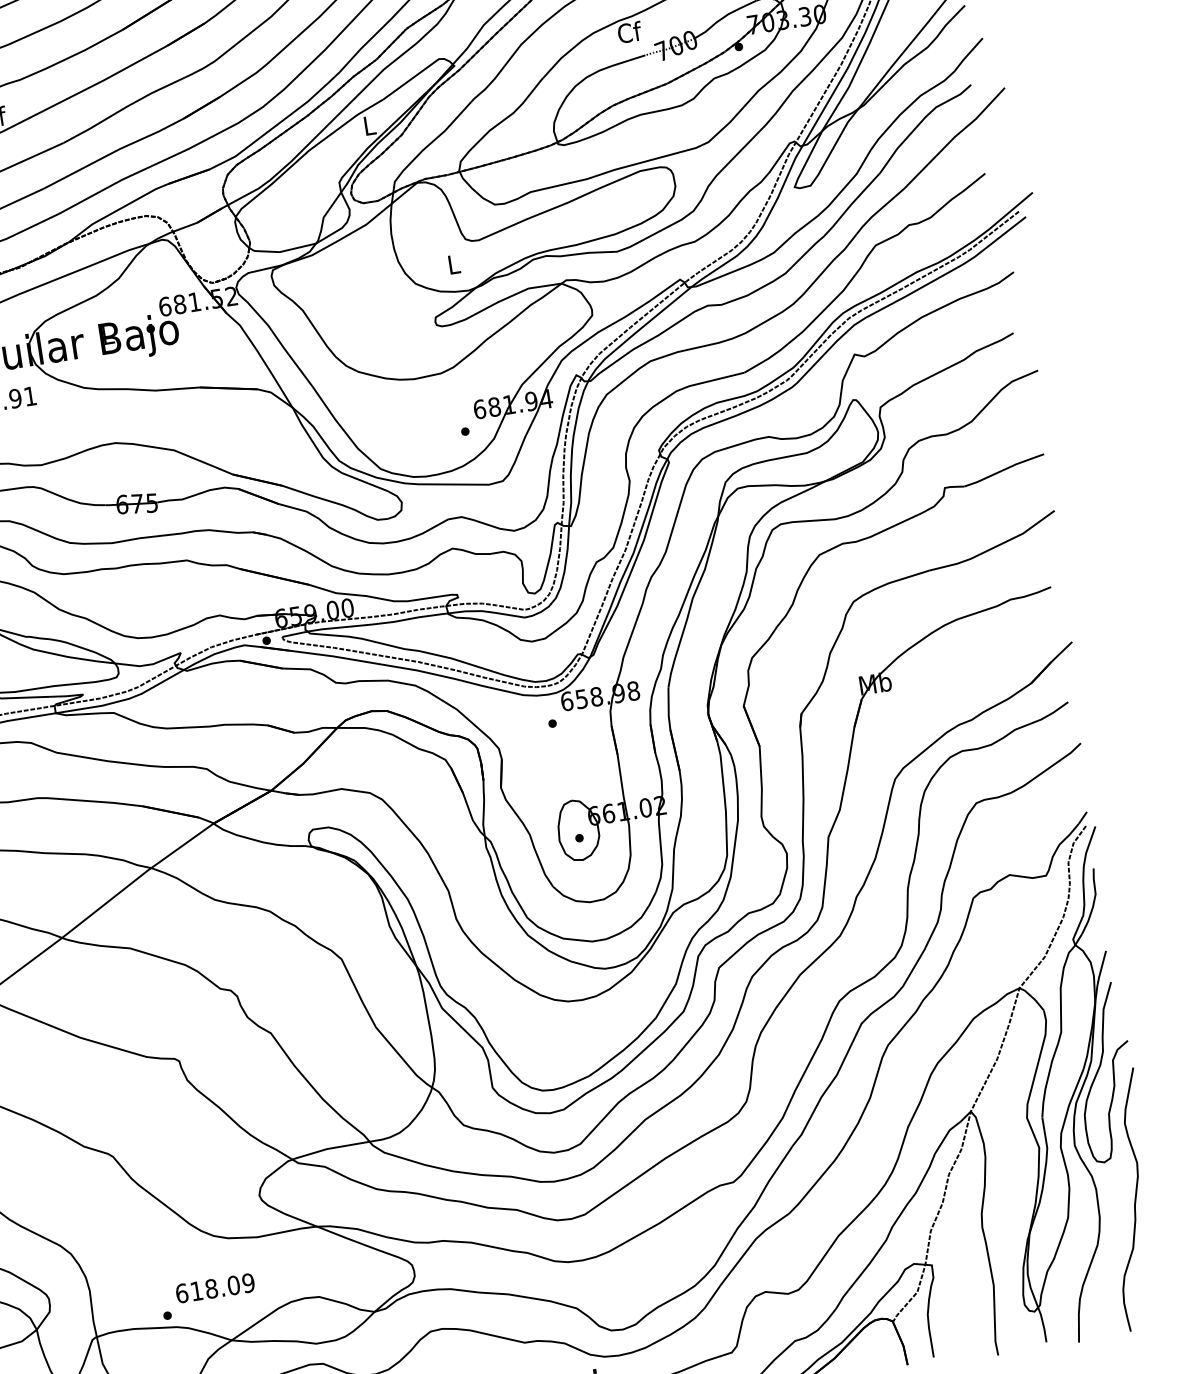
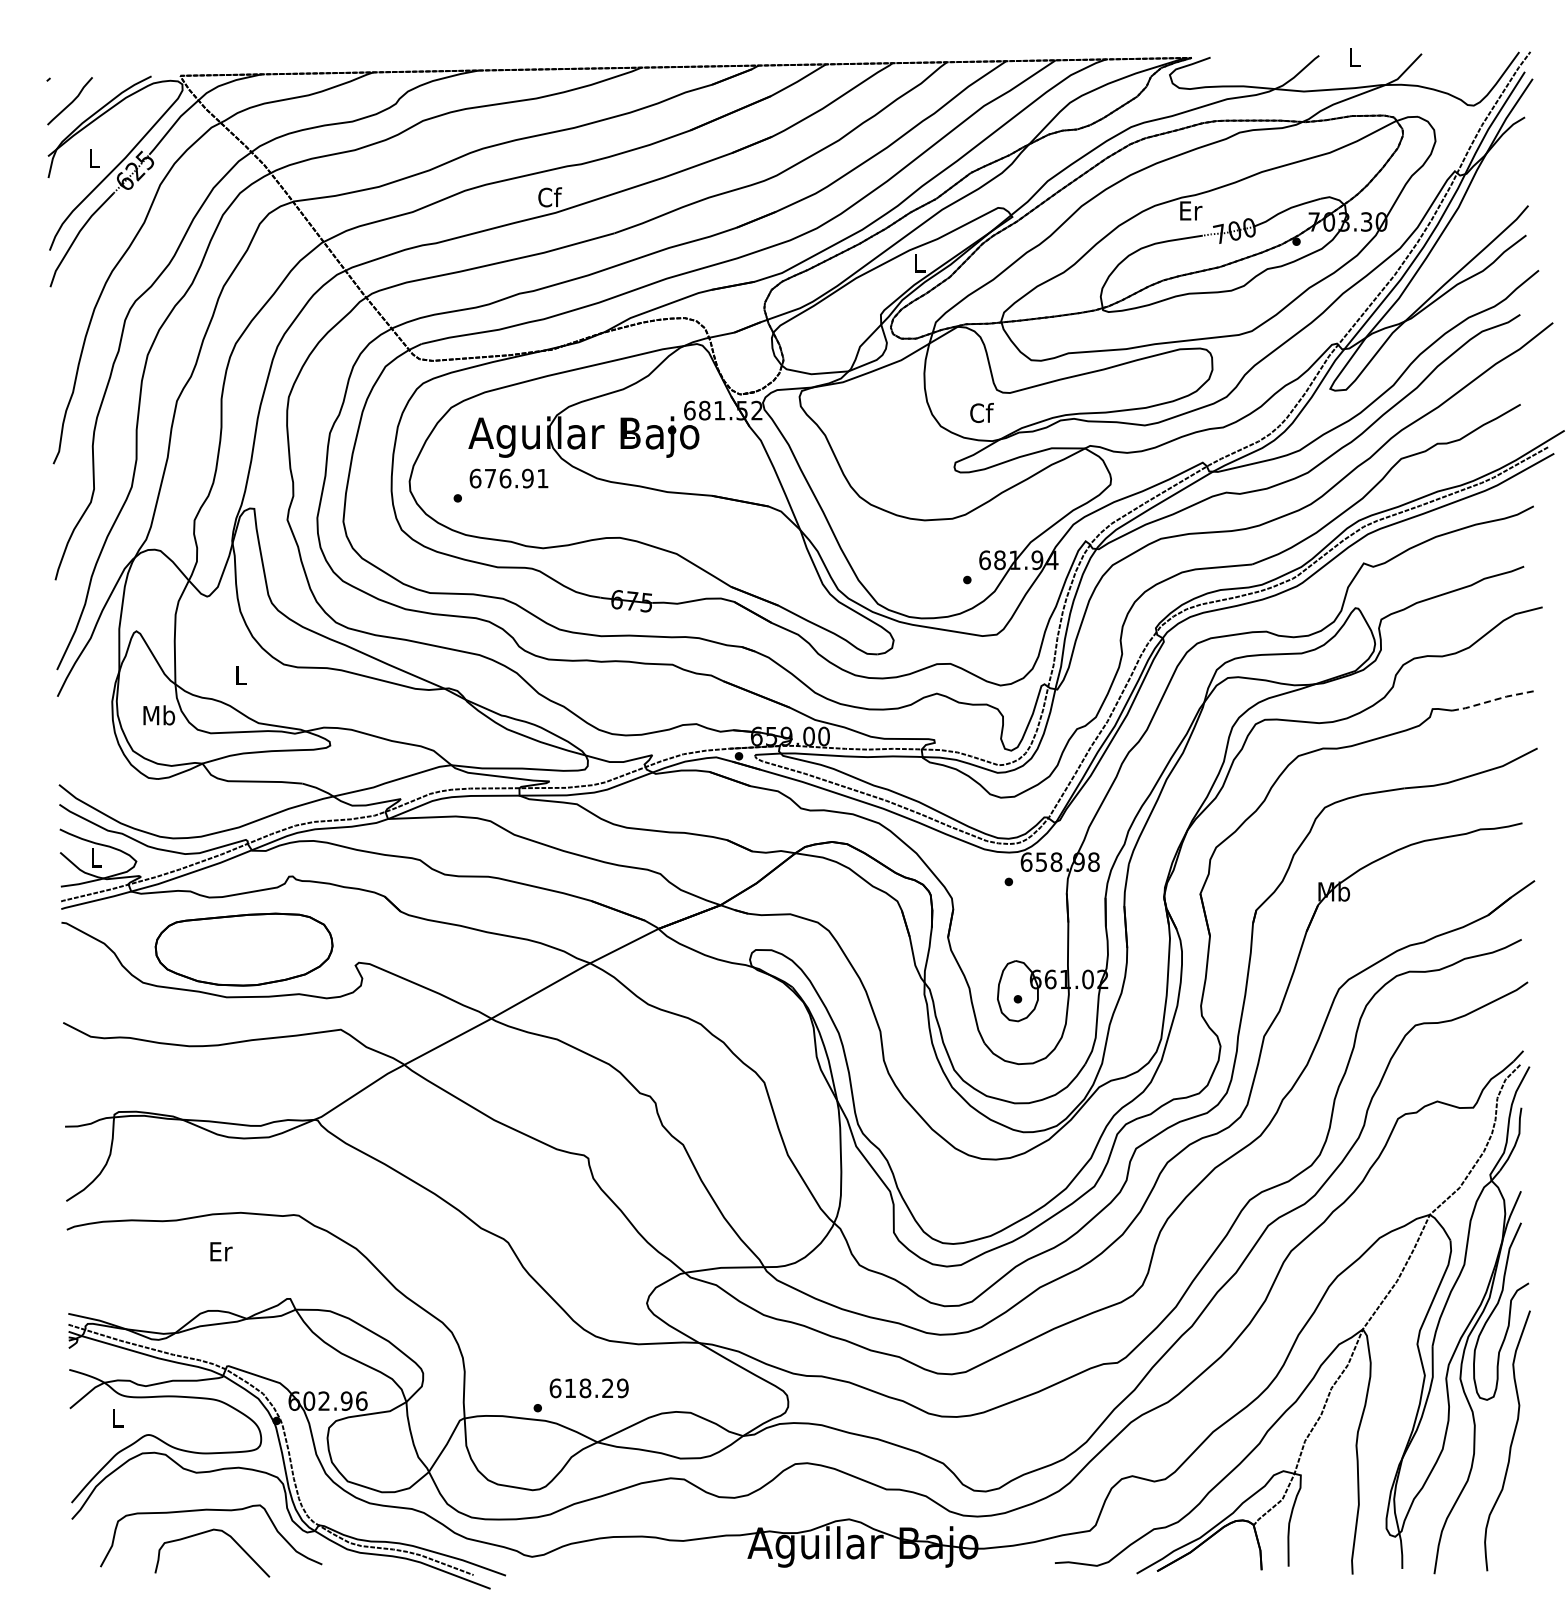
text: (629, 32) -> (1190, 210), Cf -> Er
text: (453, 263) -> (981, 412), L -> Cf
line: (1004, 470) -> (1494, 700), solid -> dashed
text: (233, 1285) -> (607, 1388), 618.09 -> 618.29

